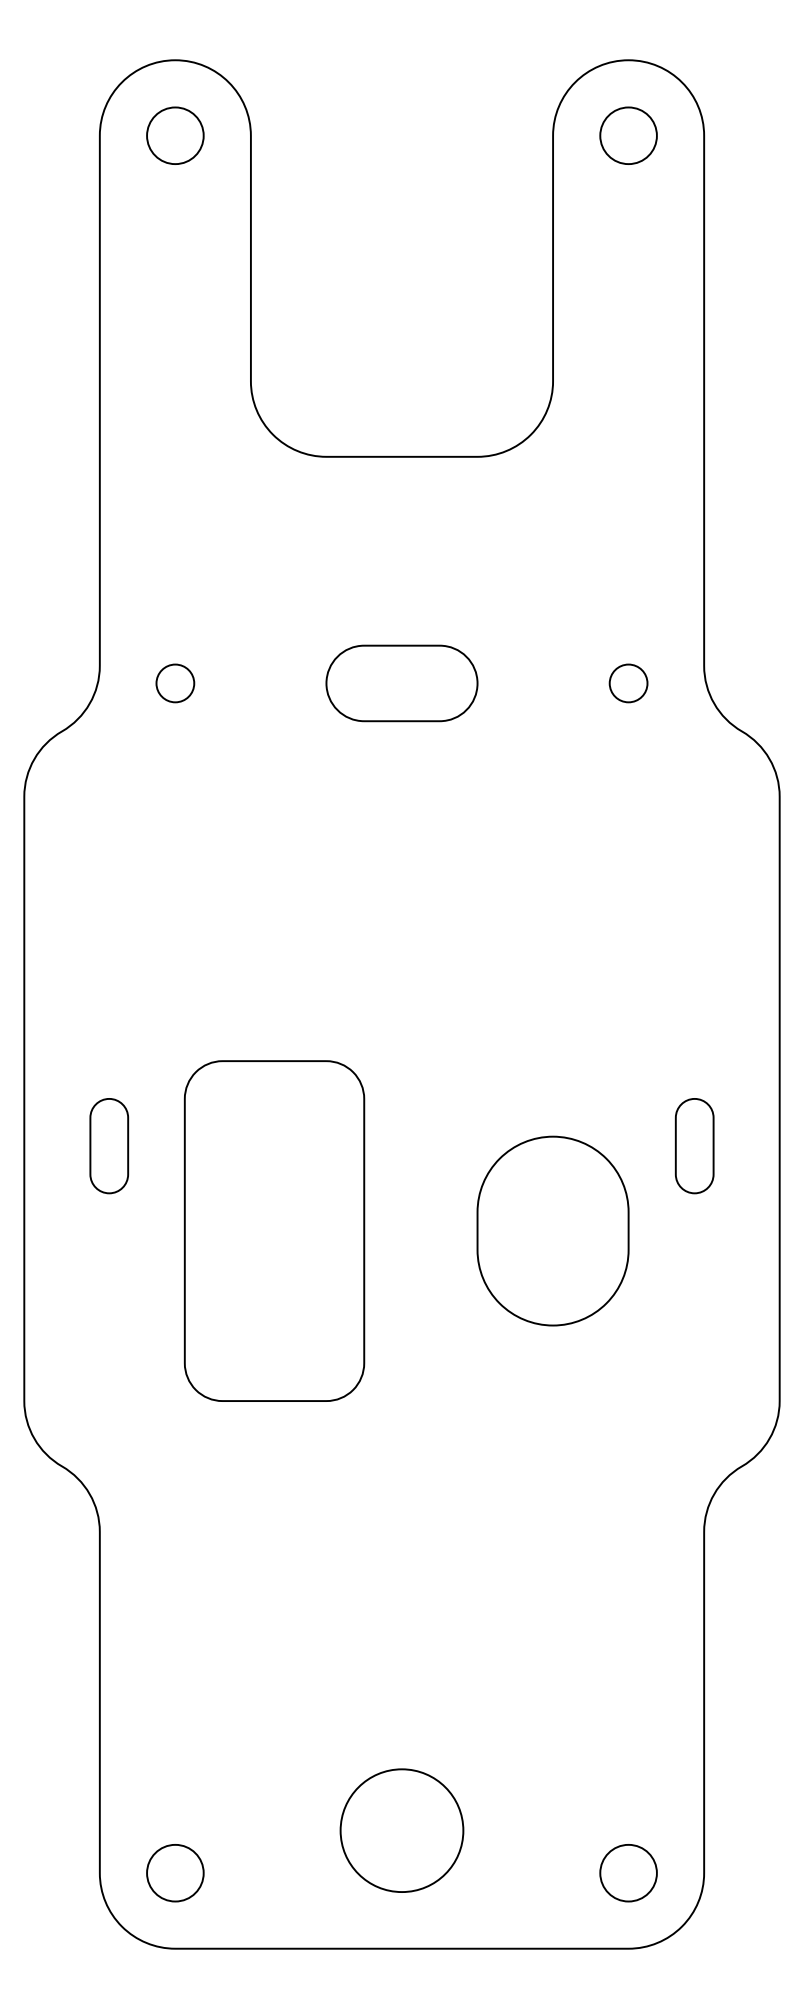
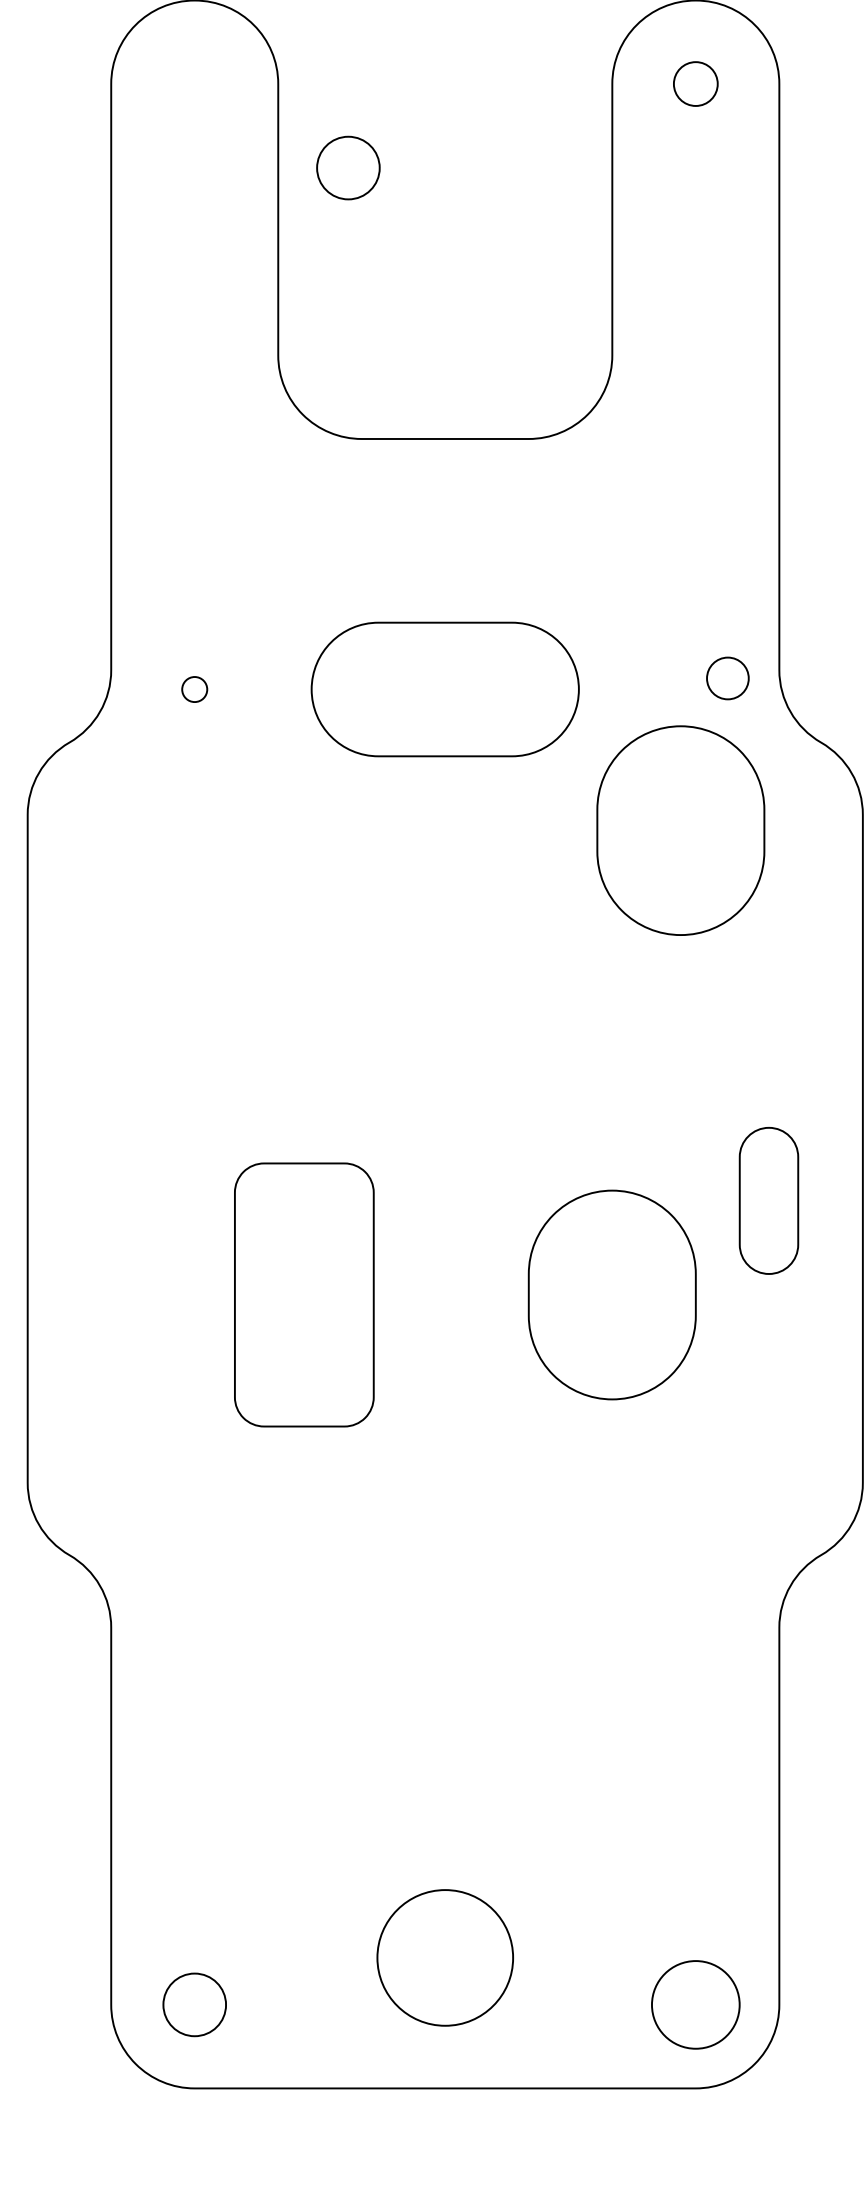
circle: (175, 135) -> (348, 167), moved
circle: (628, 135) -> (695, 83), size x0.7
circle: (175, 683) -> (194, 689), size x0.6
part: (401, 683) -> (444, 689), size x1.6
circle: (628, 683) -> (727, 678), moved
part: (614, 810) -> (680, 829), added
part: (109, 1146) -> (121, 1201), removed
part: (694, 1146) -> (768, 1201), size x1.4
part: (274, 1230) -> (304, 1294), size x0.7
circle: (628, 1872) -> (695, 2004), size x1.4

